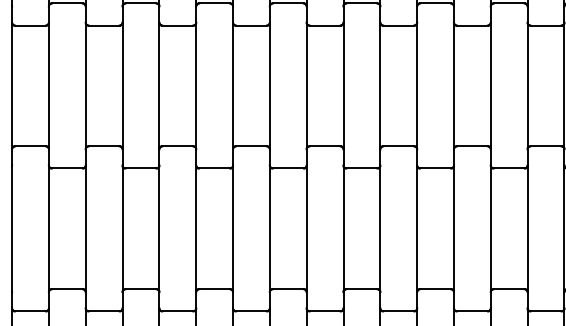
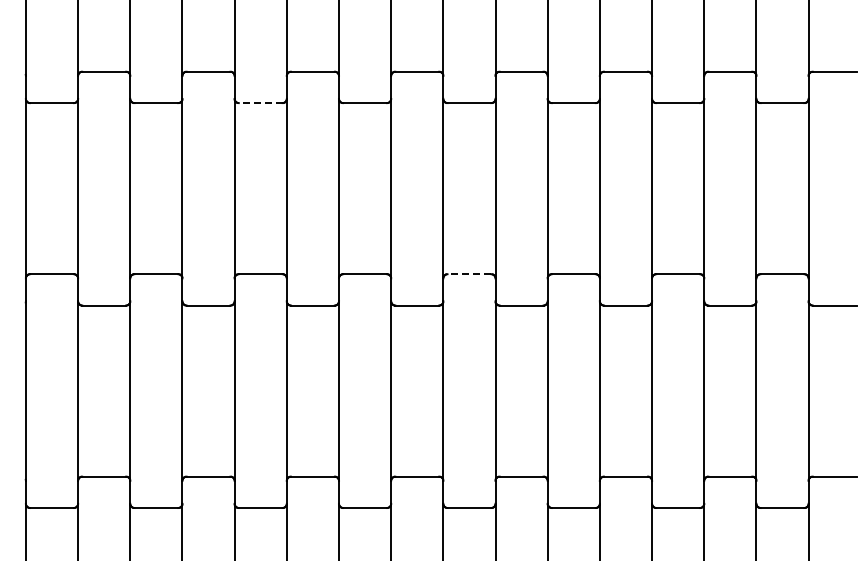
line: (177, 25) -> (260, 103), solid -> dashed
line: (325, 146) -> (469, 274), solid -> dashed

